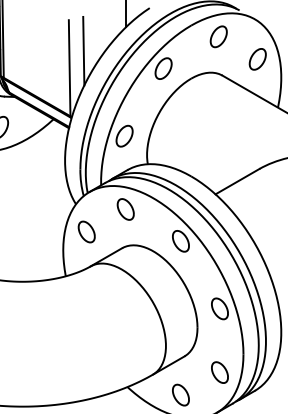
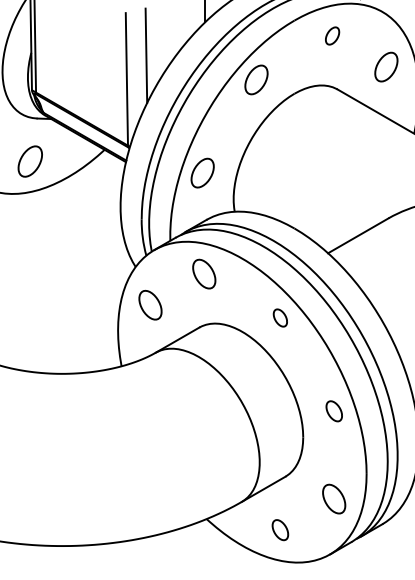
part: (218, 36) -> (332, 35), size x0.6
part: (181, 240) -> (280, 317), size x0.6
part: (220, 309) -> (334, 411), size x0.7
part: (181, 394) -> (280, 529), size x0.7

